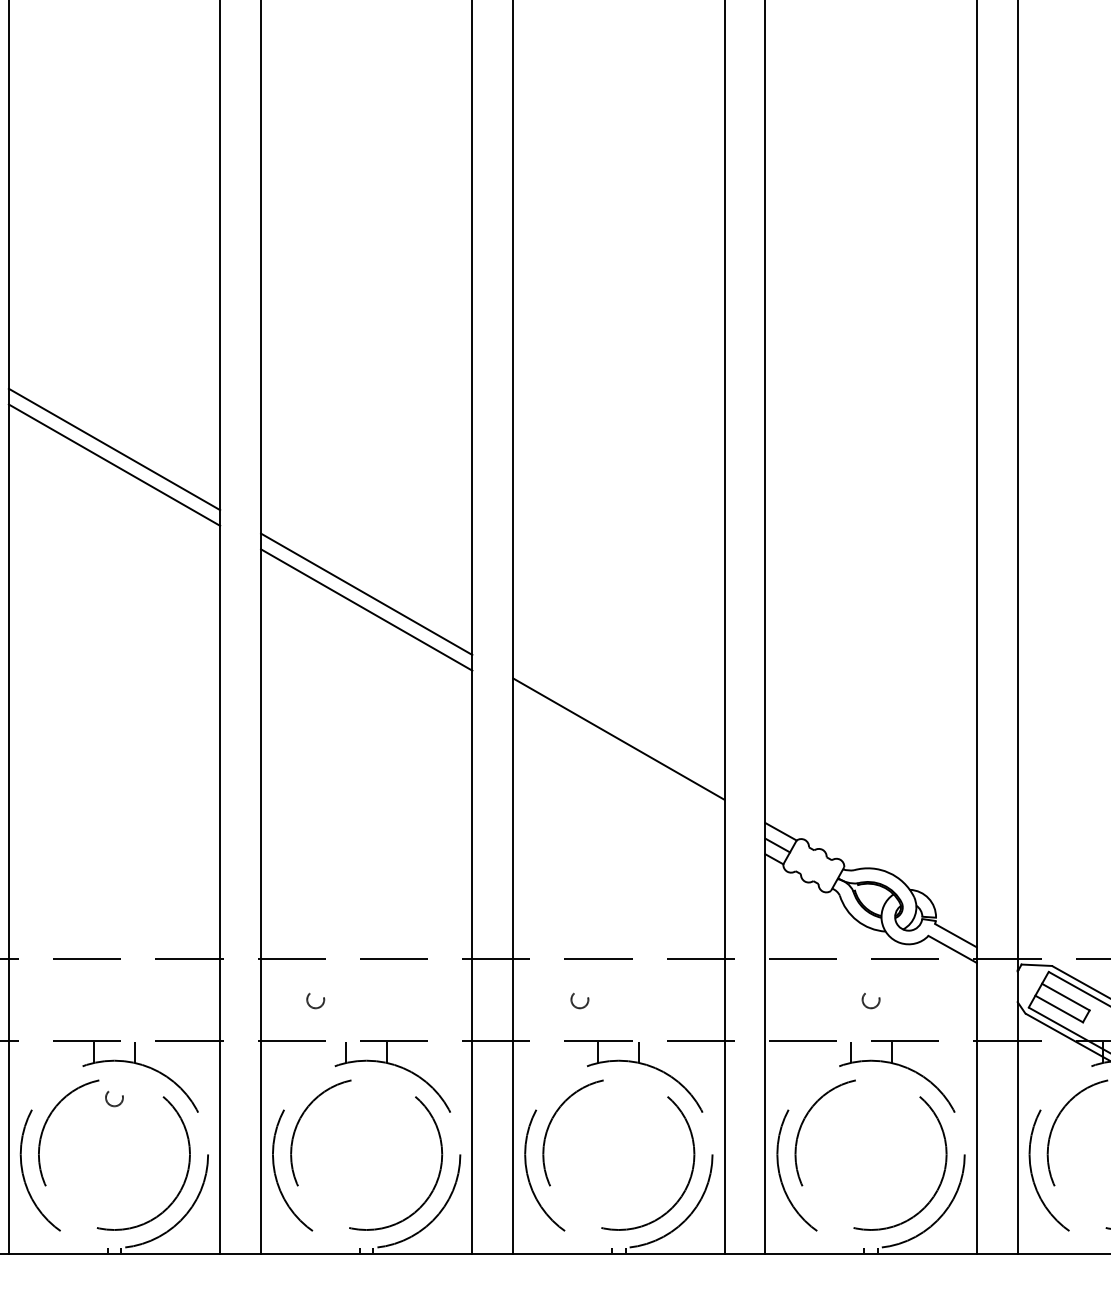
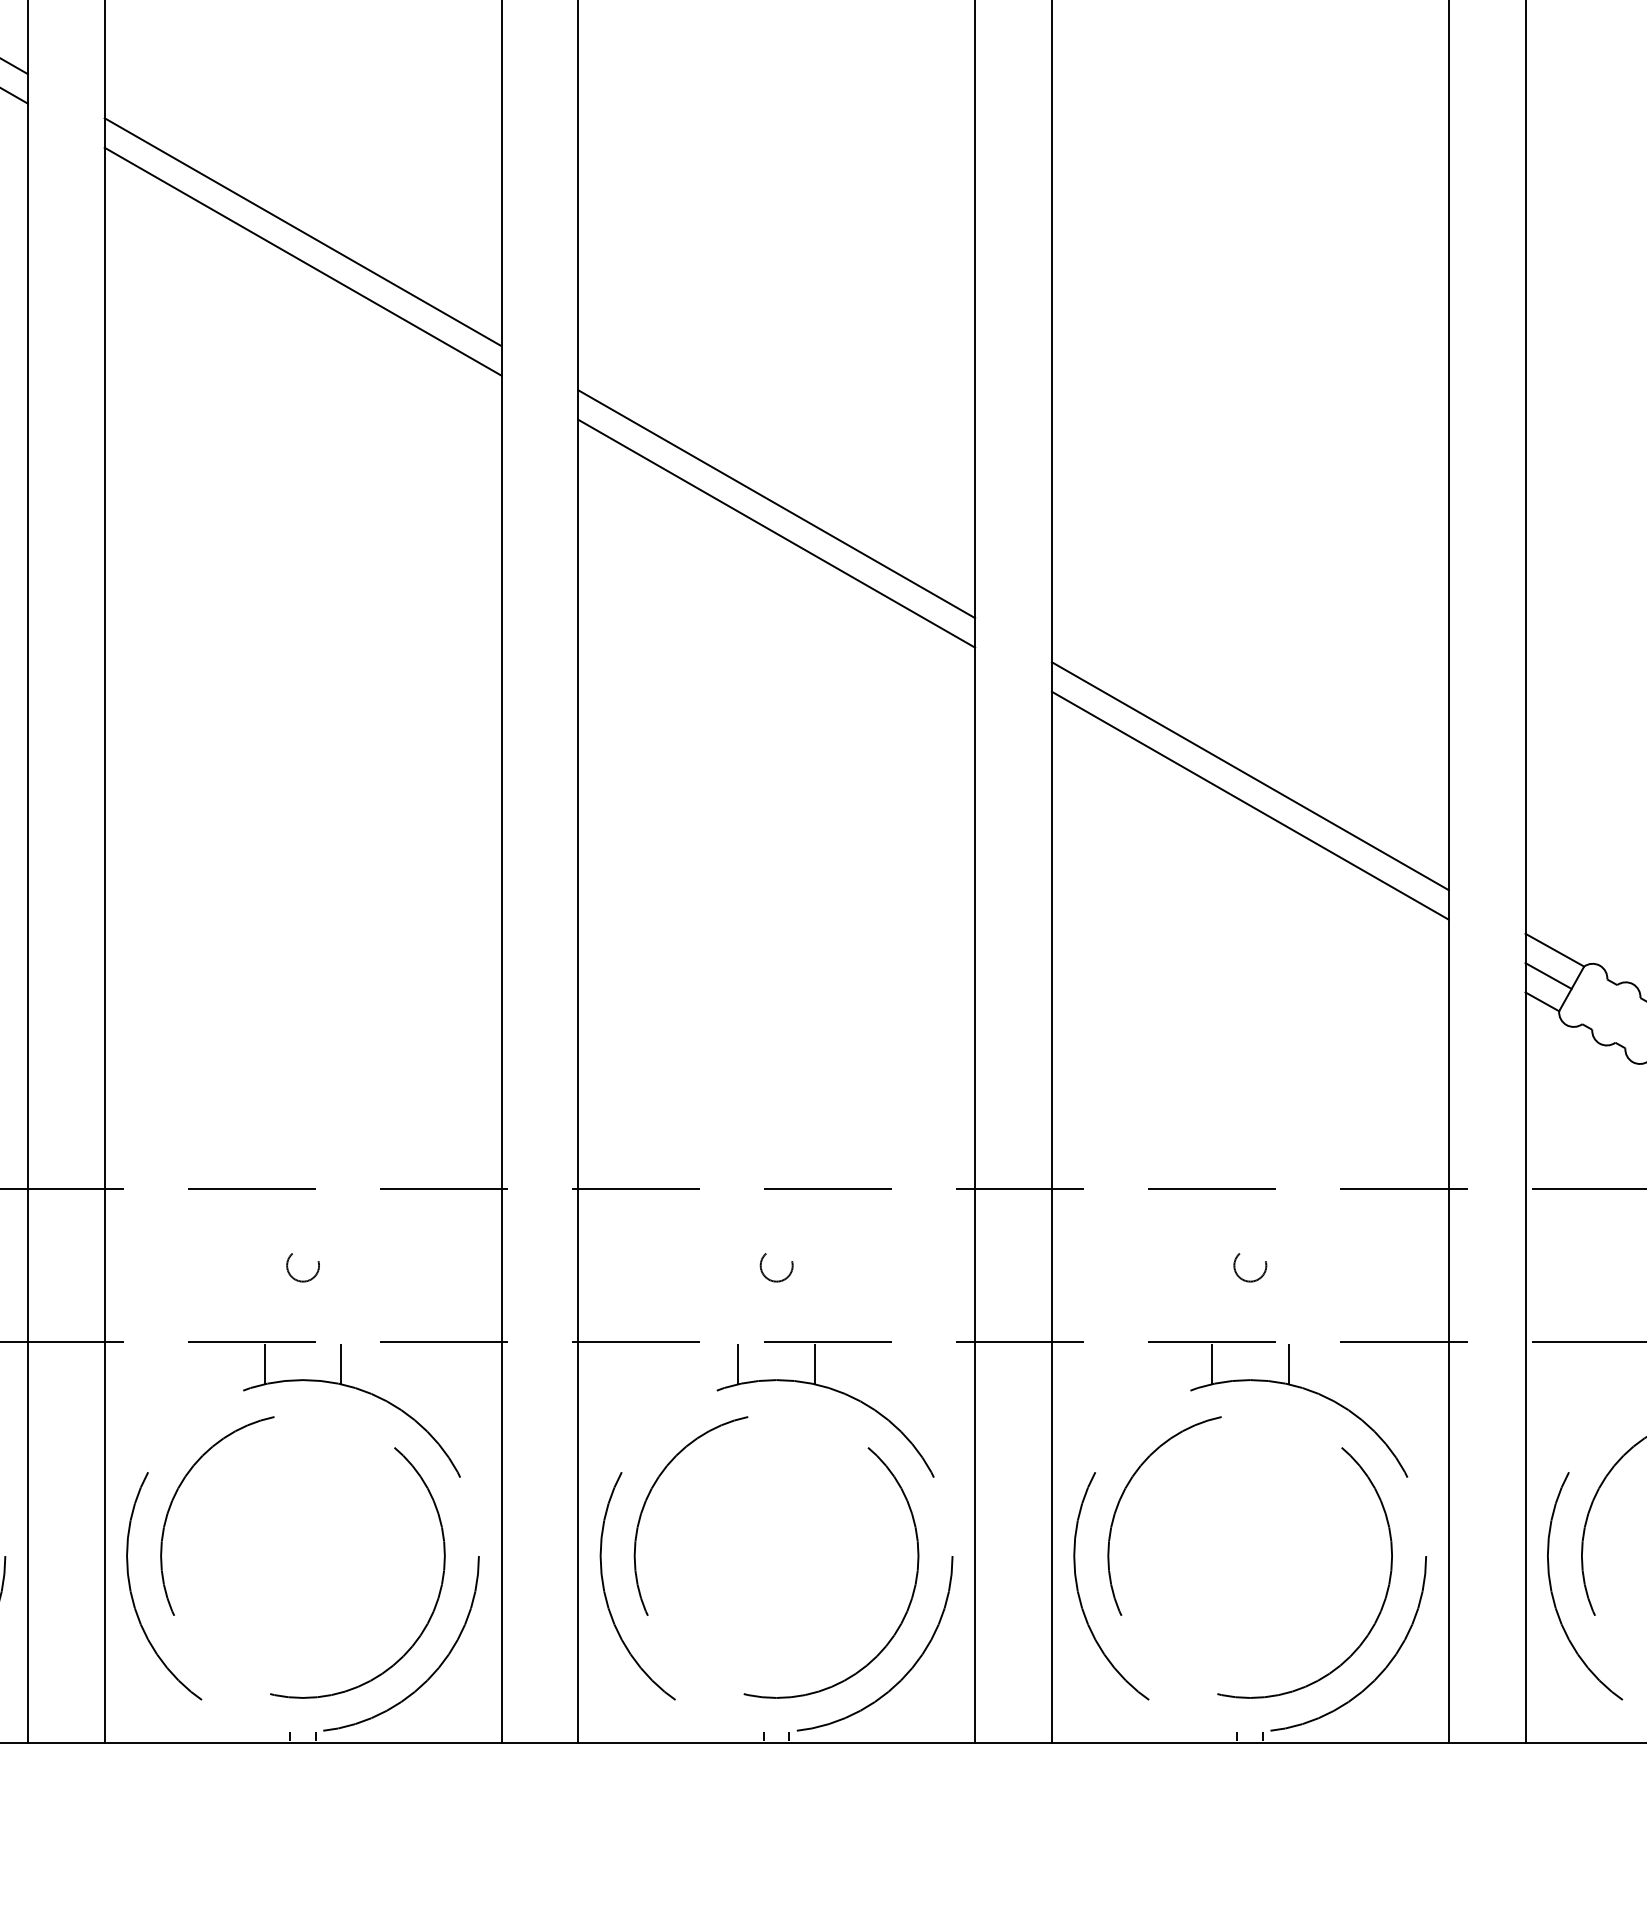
line: (618, 754) -> (1249, 805), added
circle: (315, 1000) -> (776, 1266), moved
circle: (579, 1000) -> (1249, 1266), moved
circle: (114, 1098) -> (303, 1266), moved

